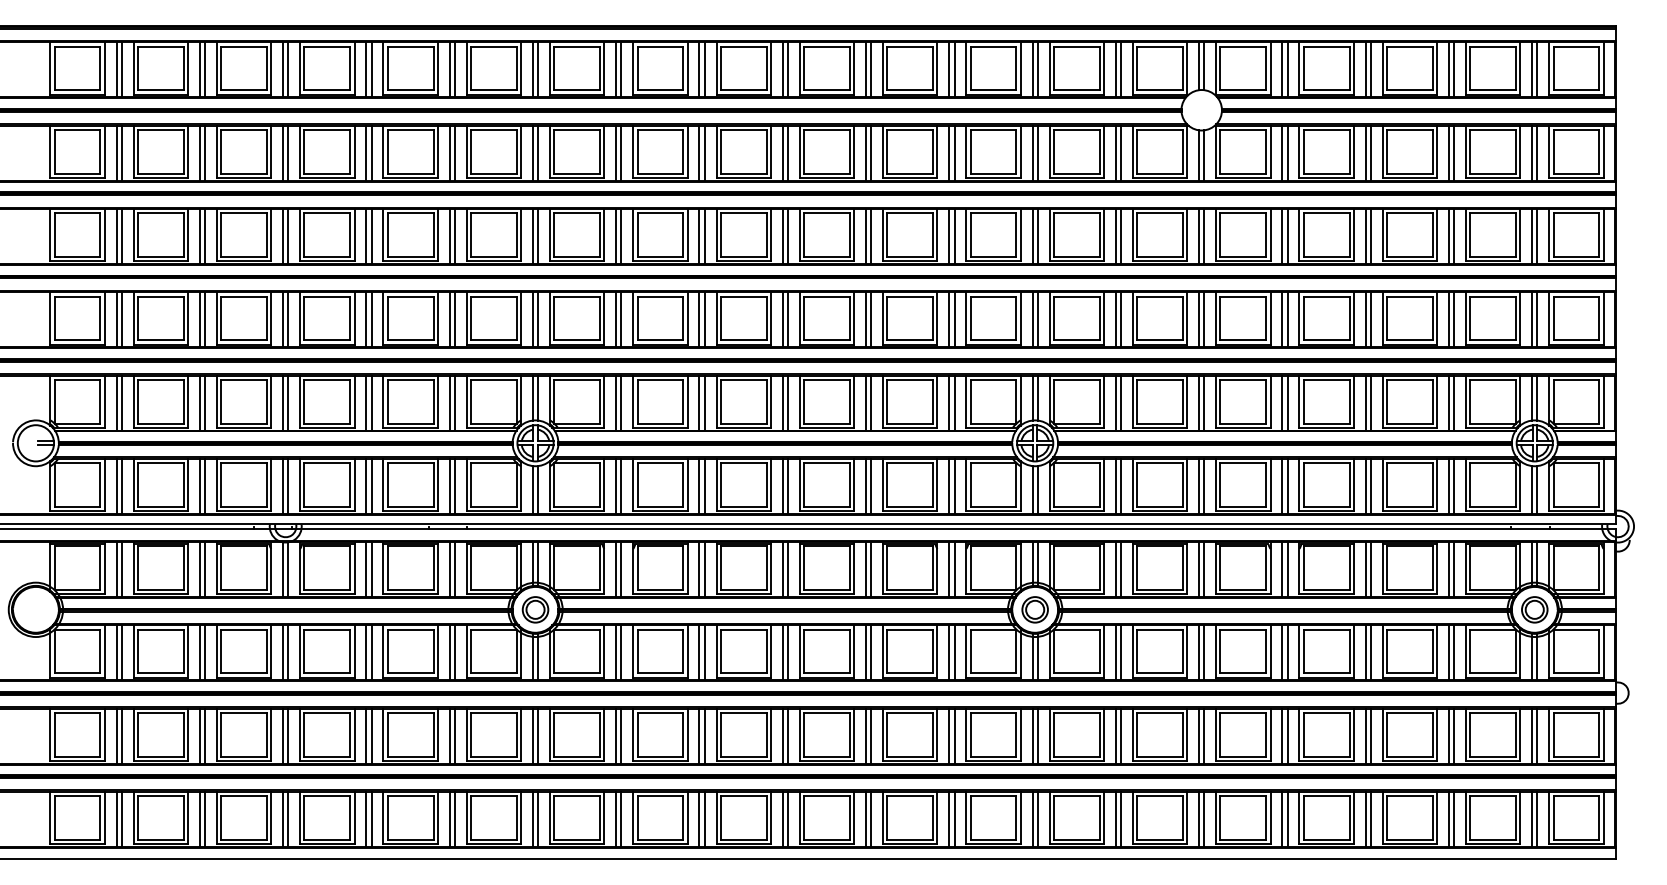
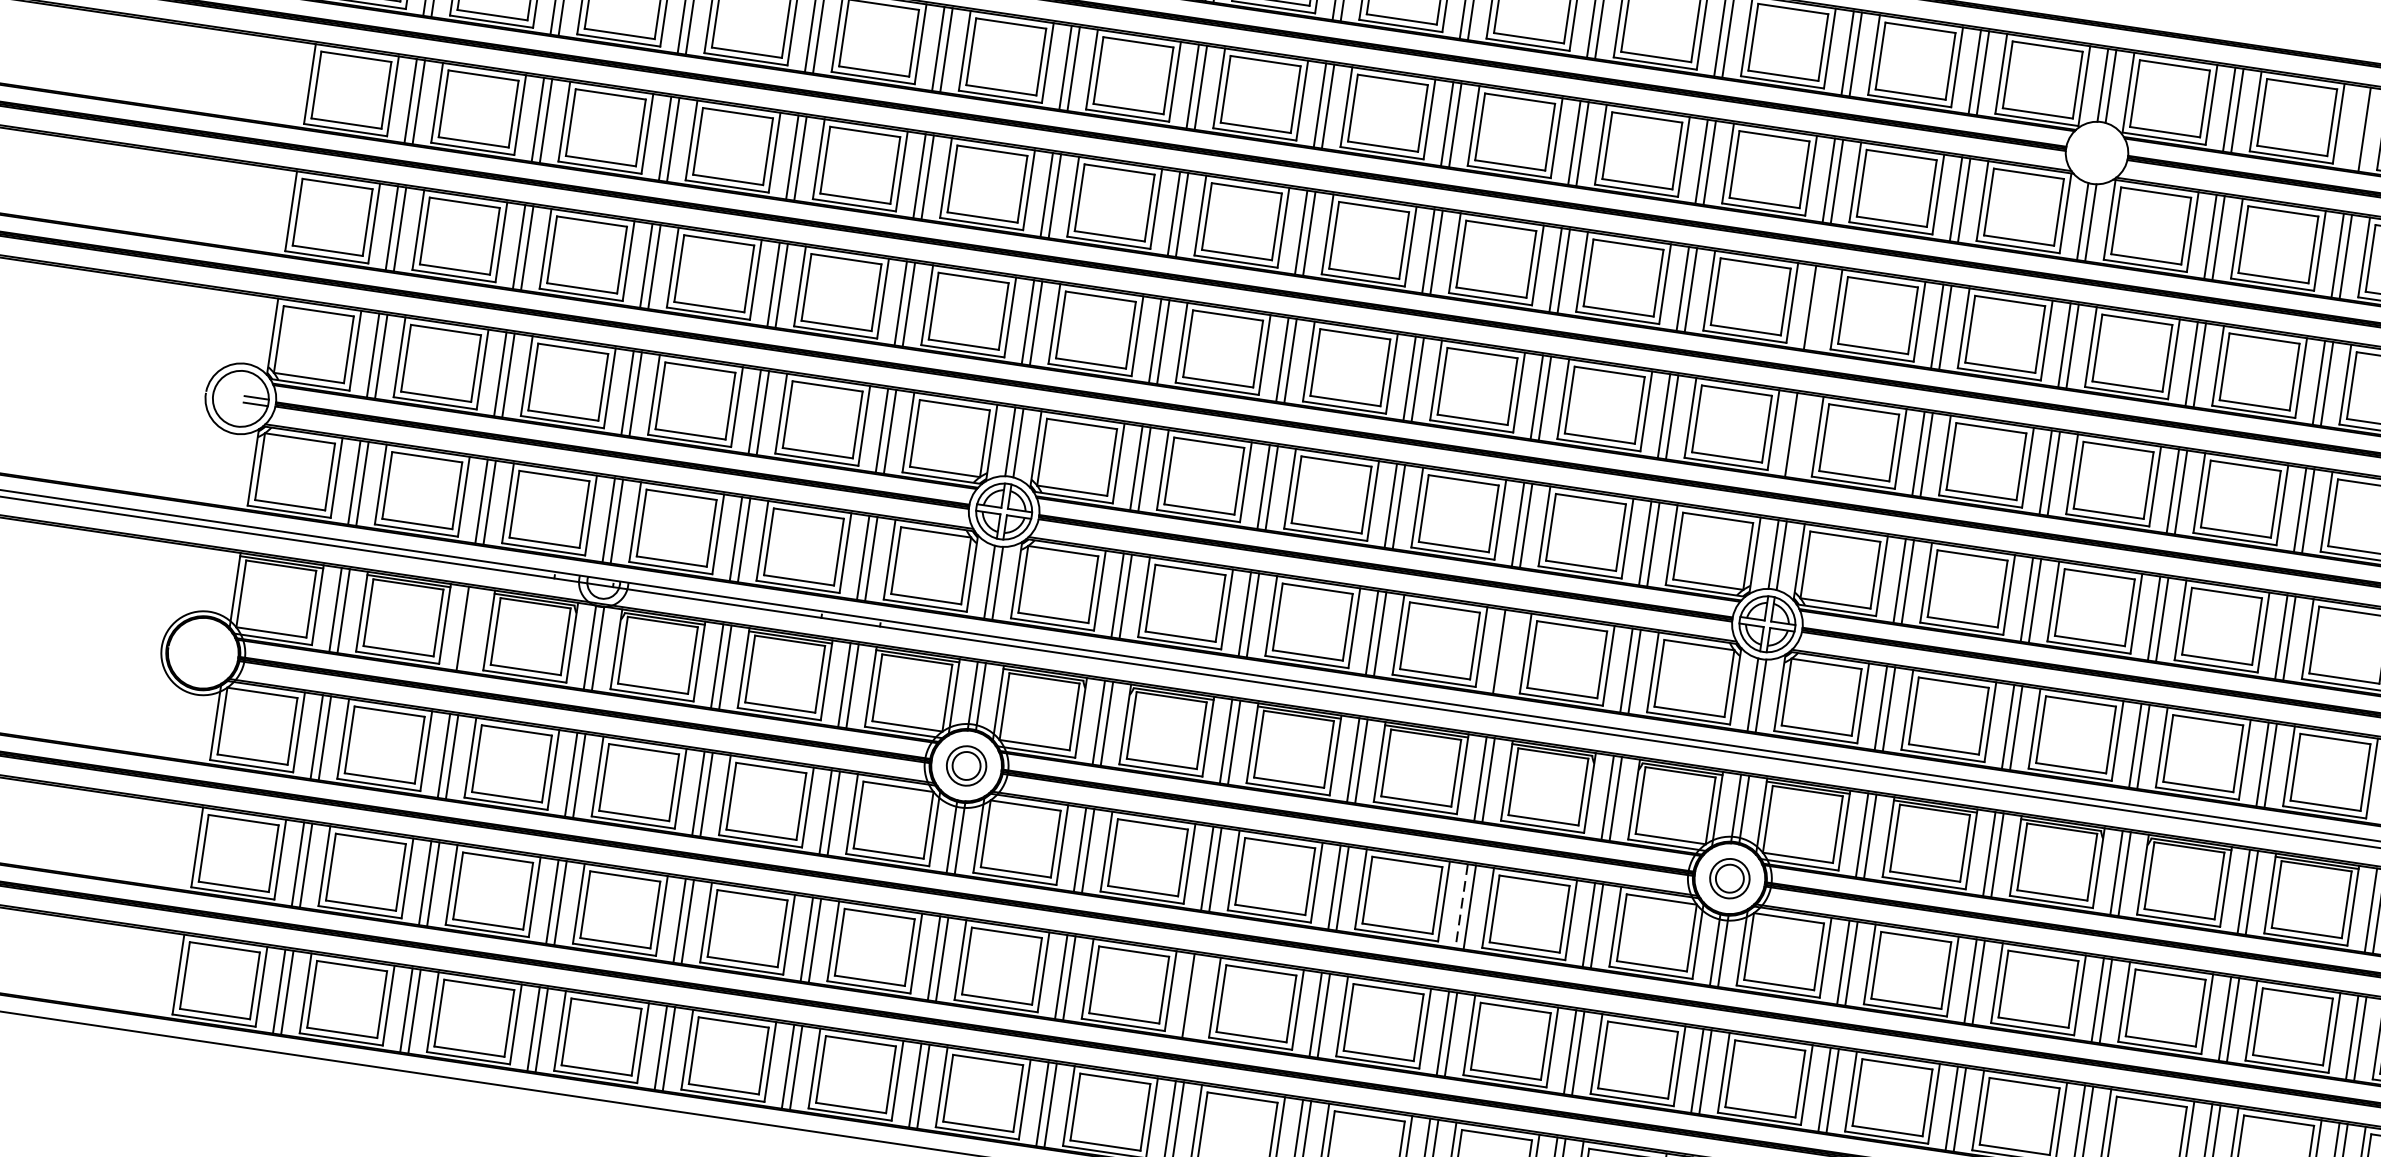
line: (1365, 69) -> (2356, 127), removed
line: (1037, 236) -> (1817, 308), removed
line: (1037, 319) -> (1798, 435), removed
line: (871, 485) -> (1507, 651), removed
line: (205, 569) -> (471, 629), removed
line: (865, 653) -> (1460, 907), solid -> dashed
line: (704, 735) -> (1196, 996), removed

